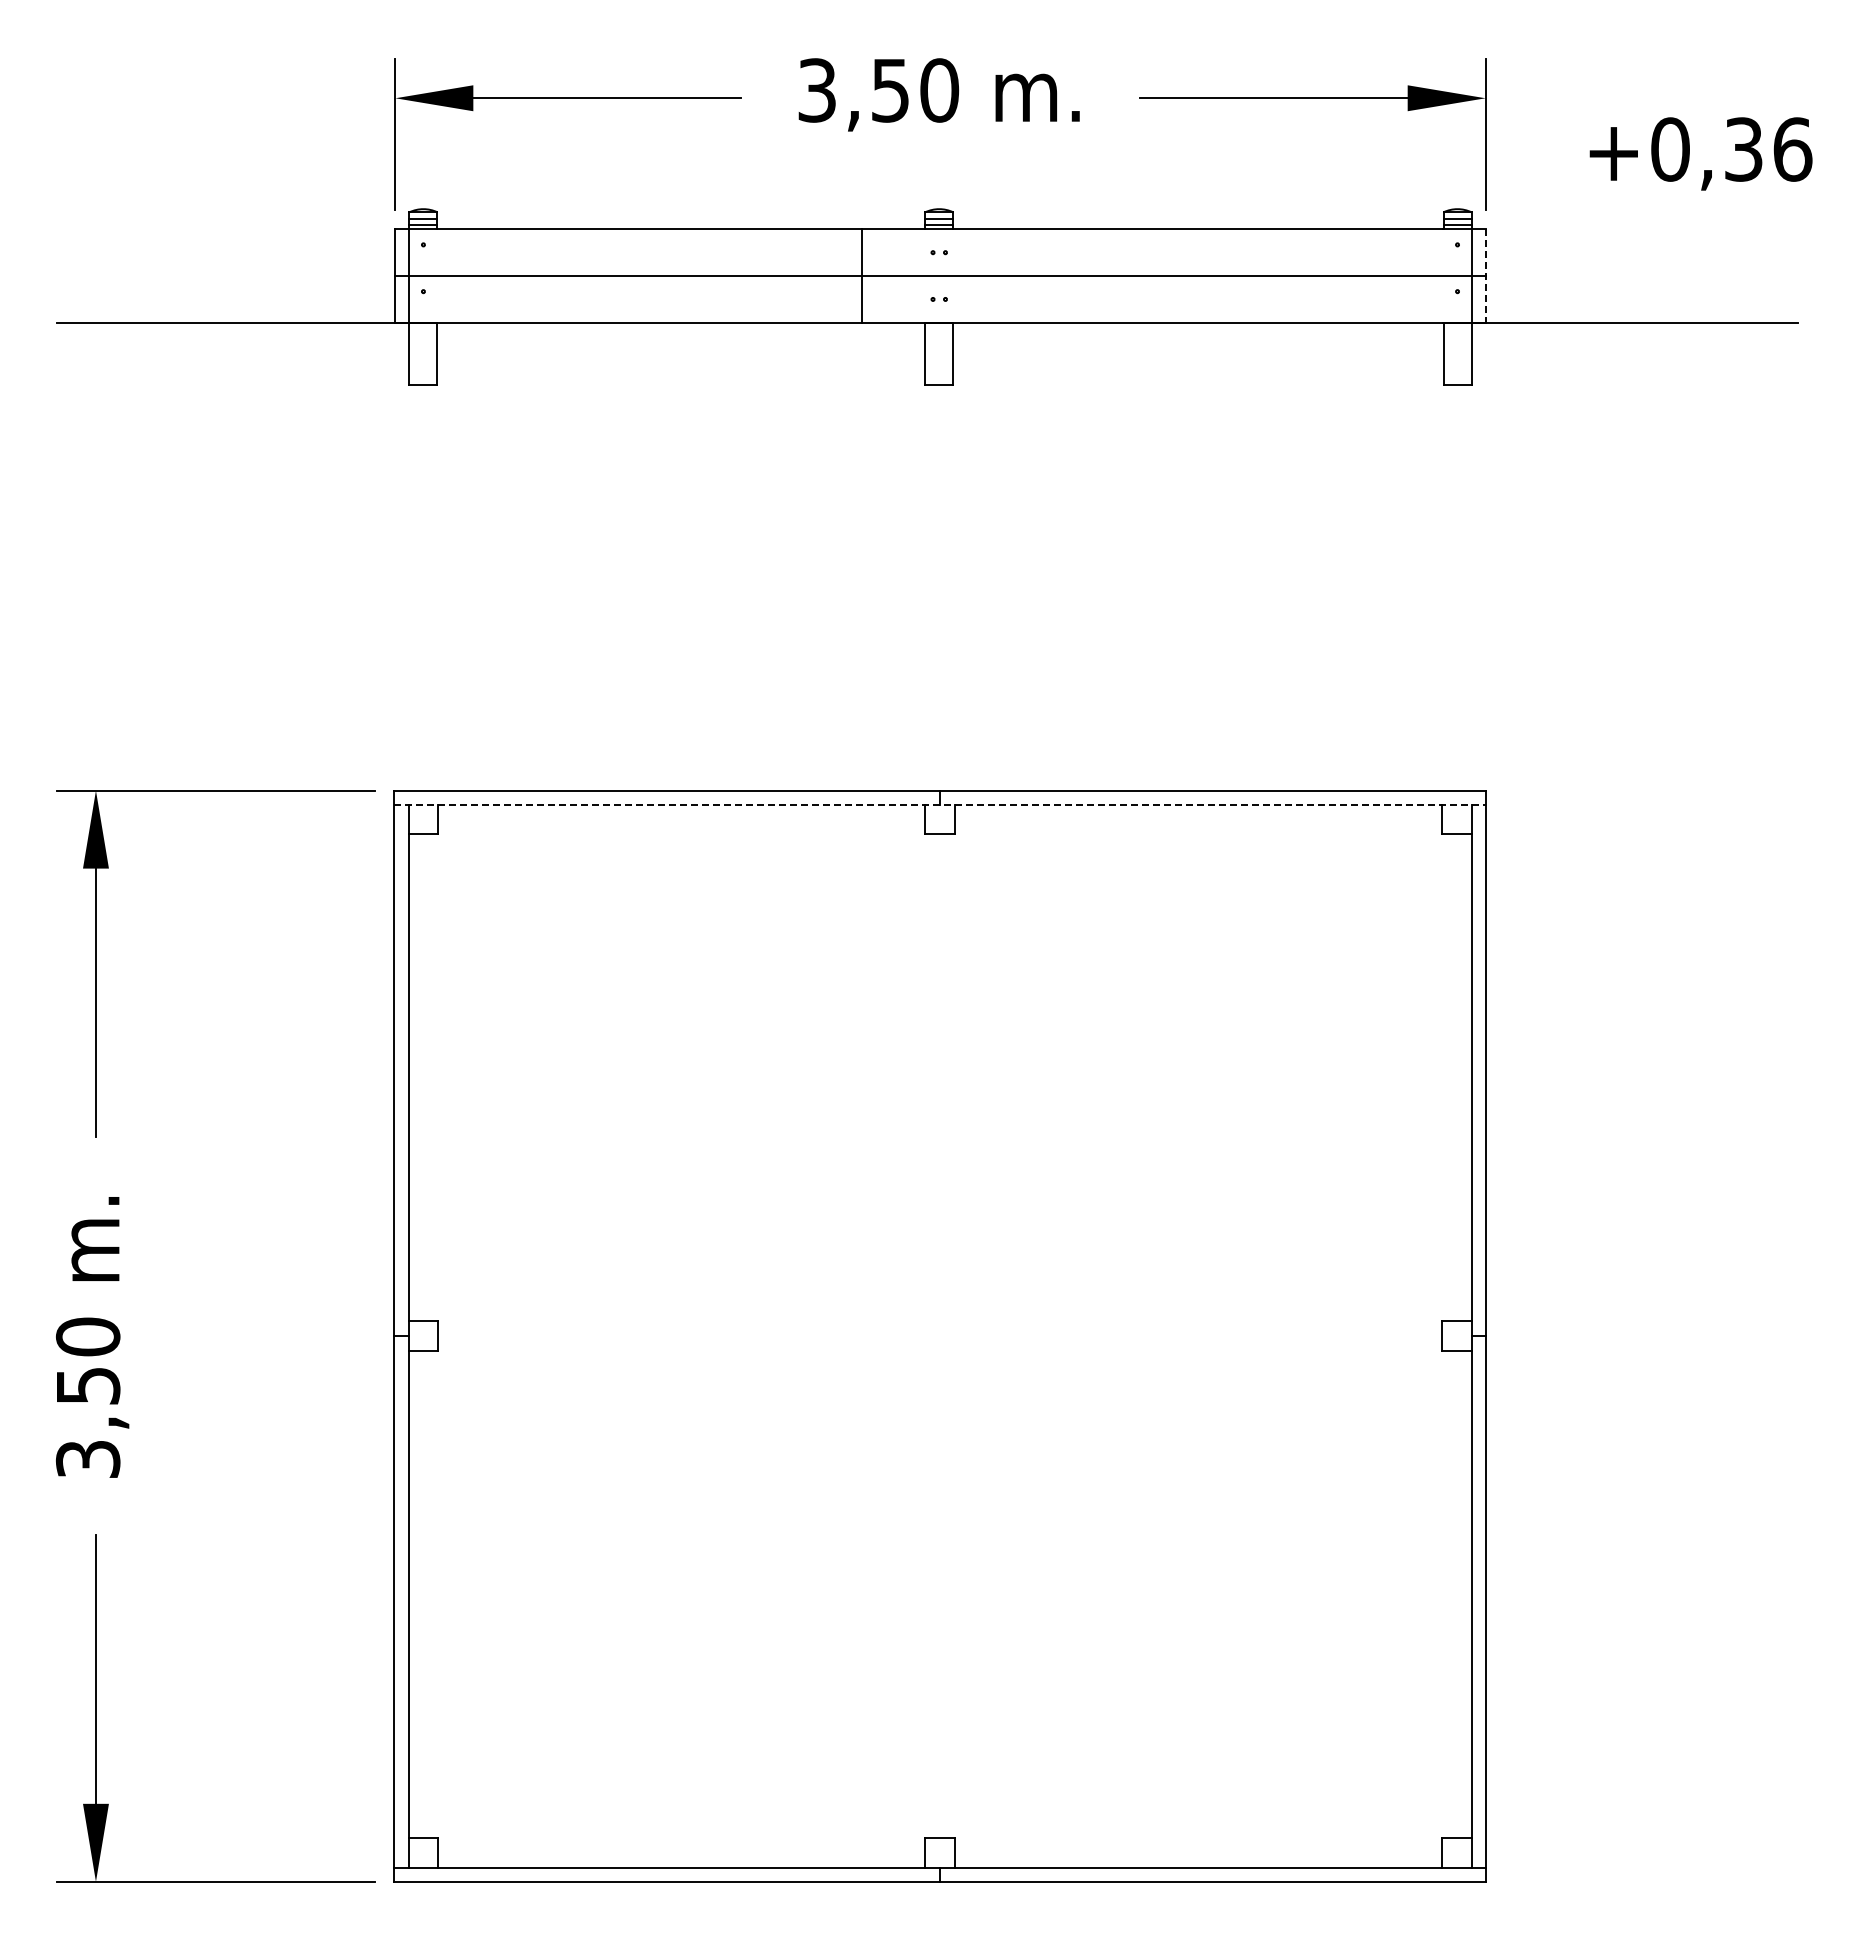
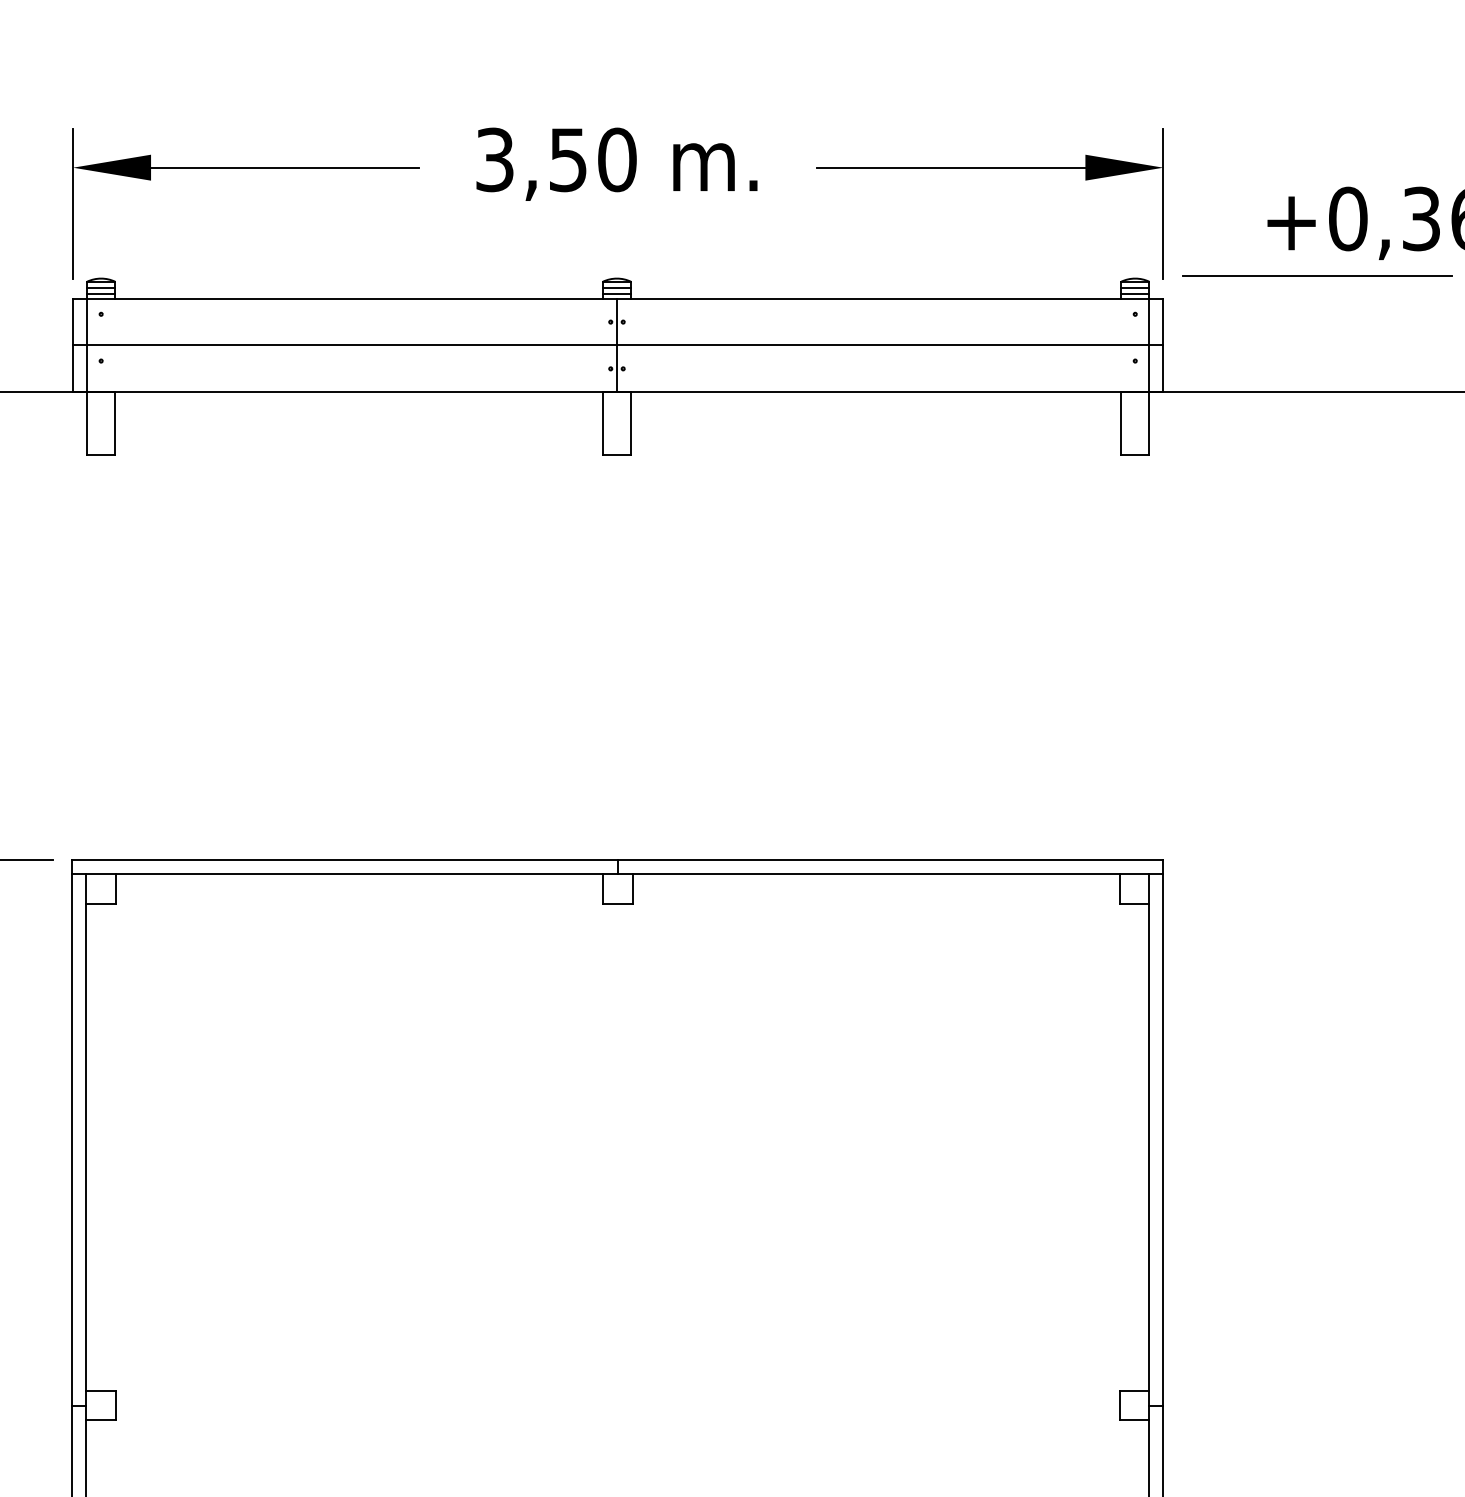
line: (1639, 206) -> (1317, 275), added
line: (862, 275) -> (617, 344), moved
line: (1485, 276) -> (1163, 345), dashed -> solid
line: (940, 804) -> (618, 873), dashed -> solid

